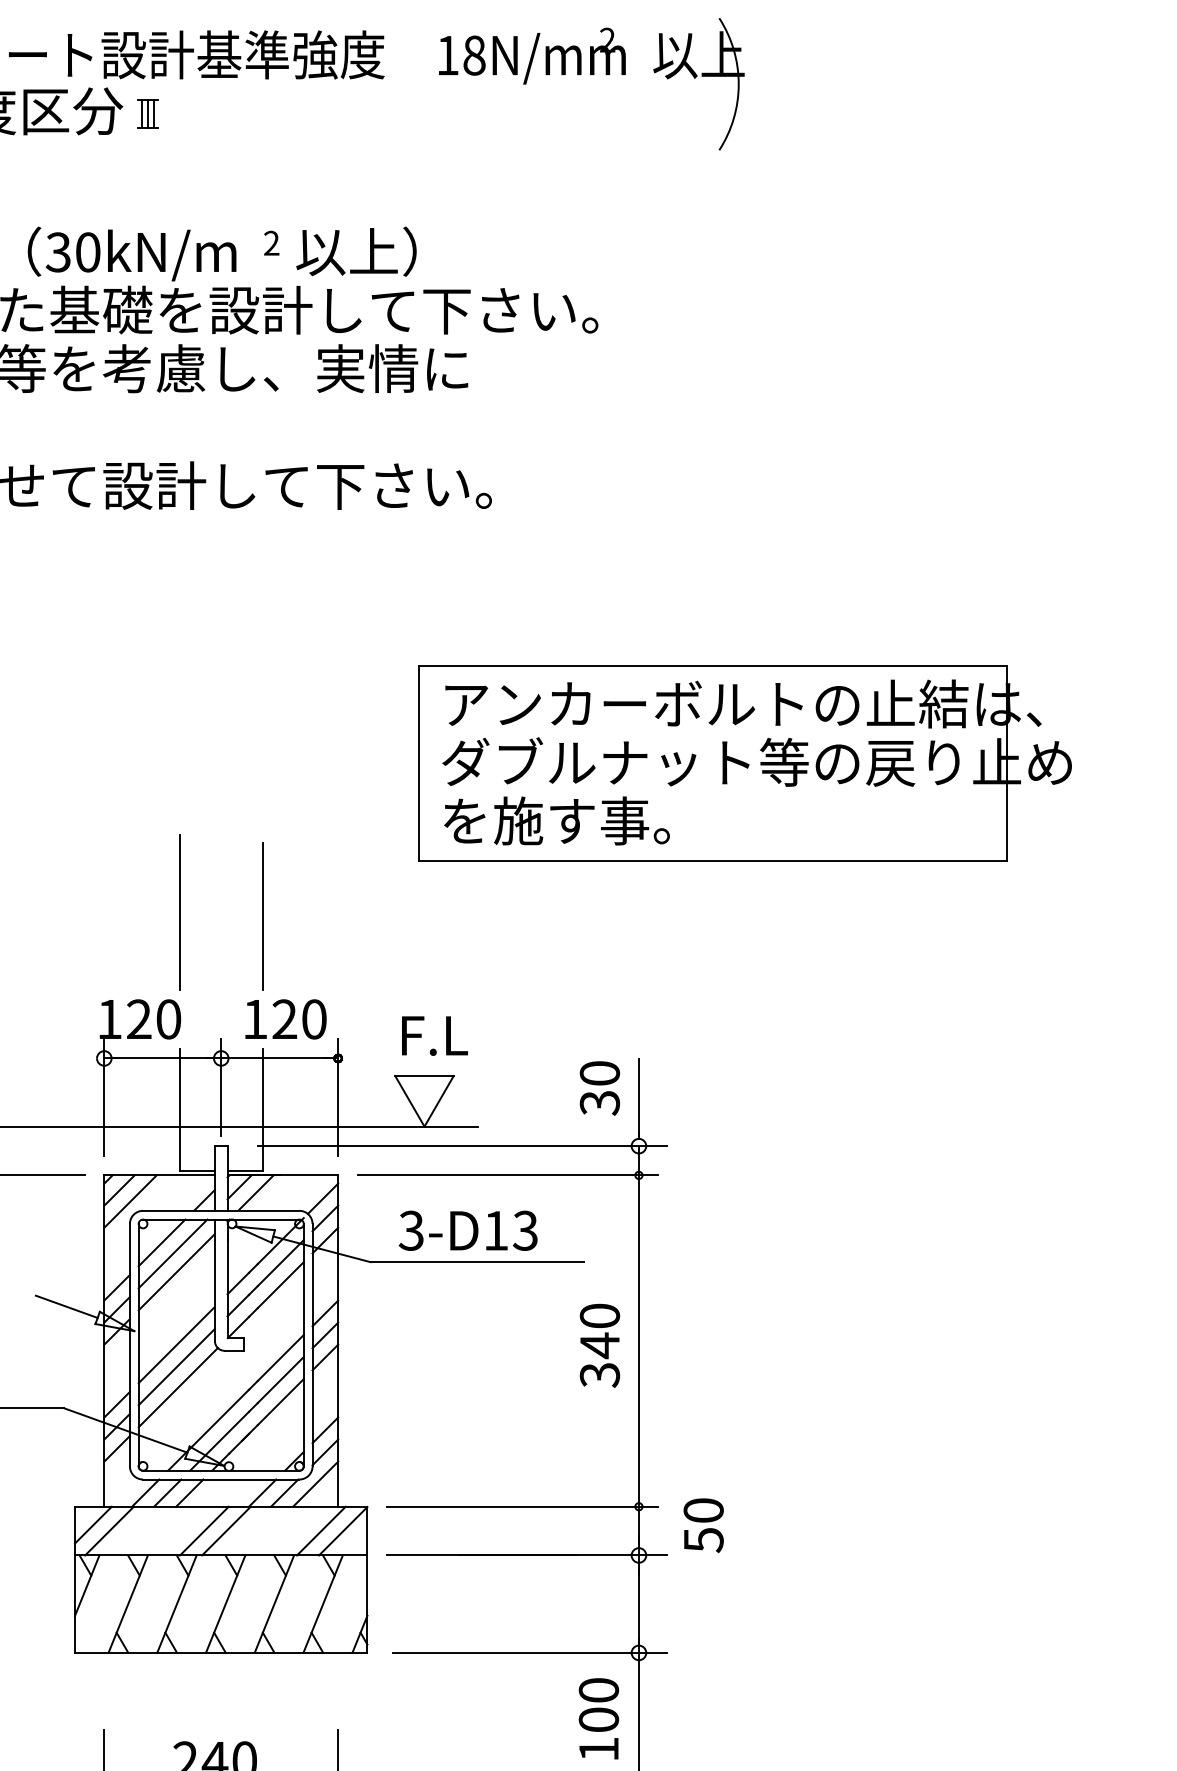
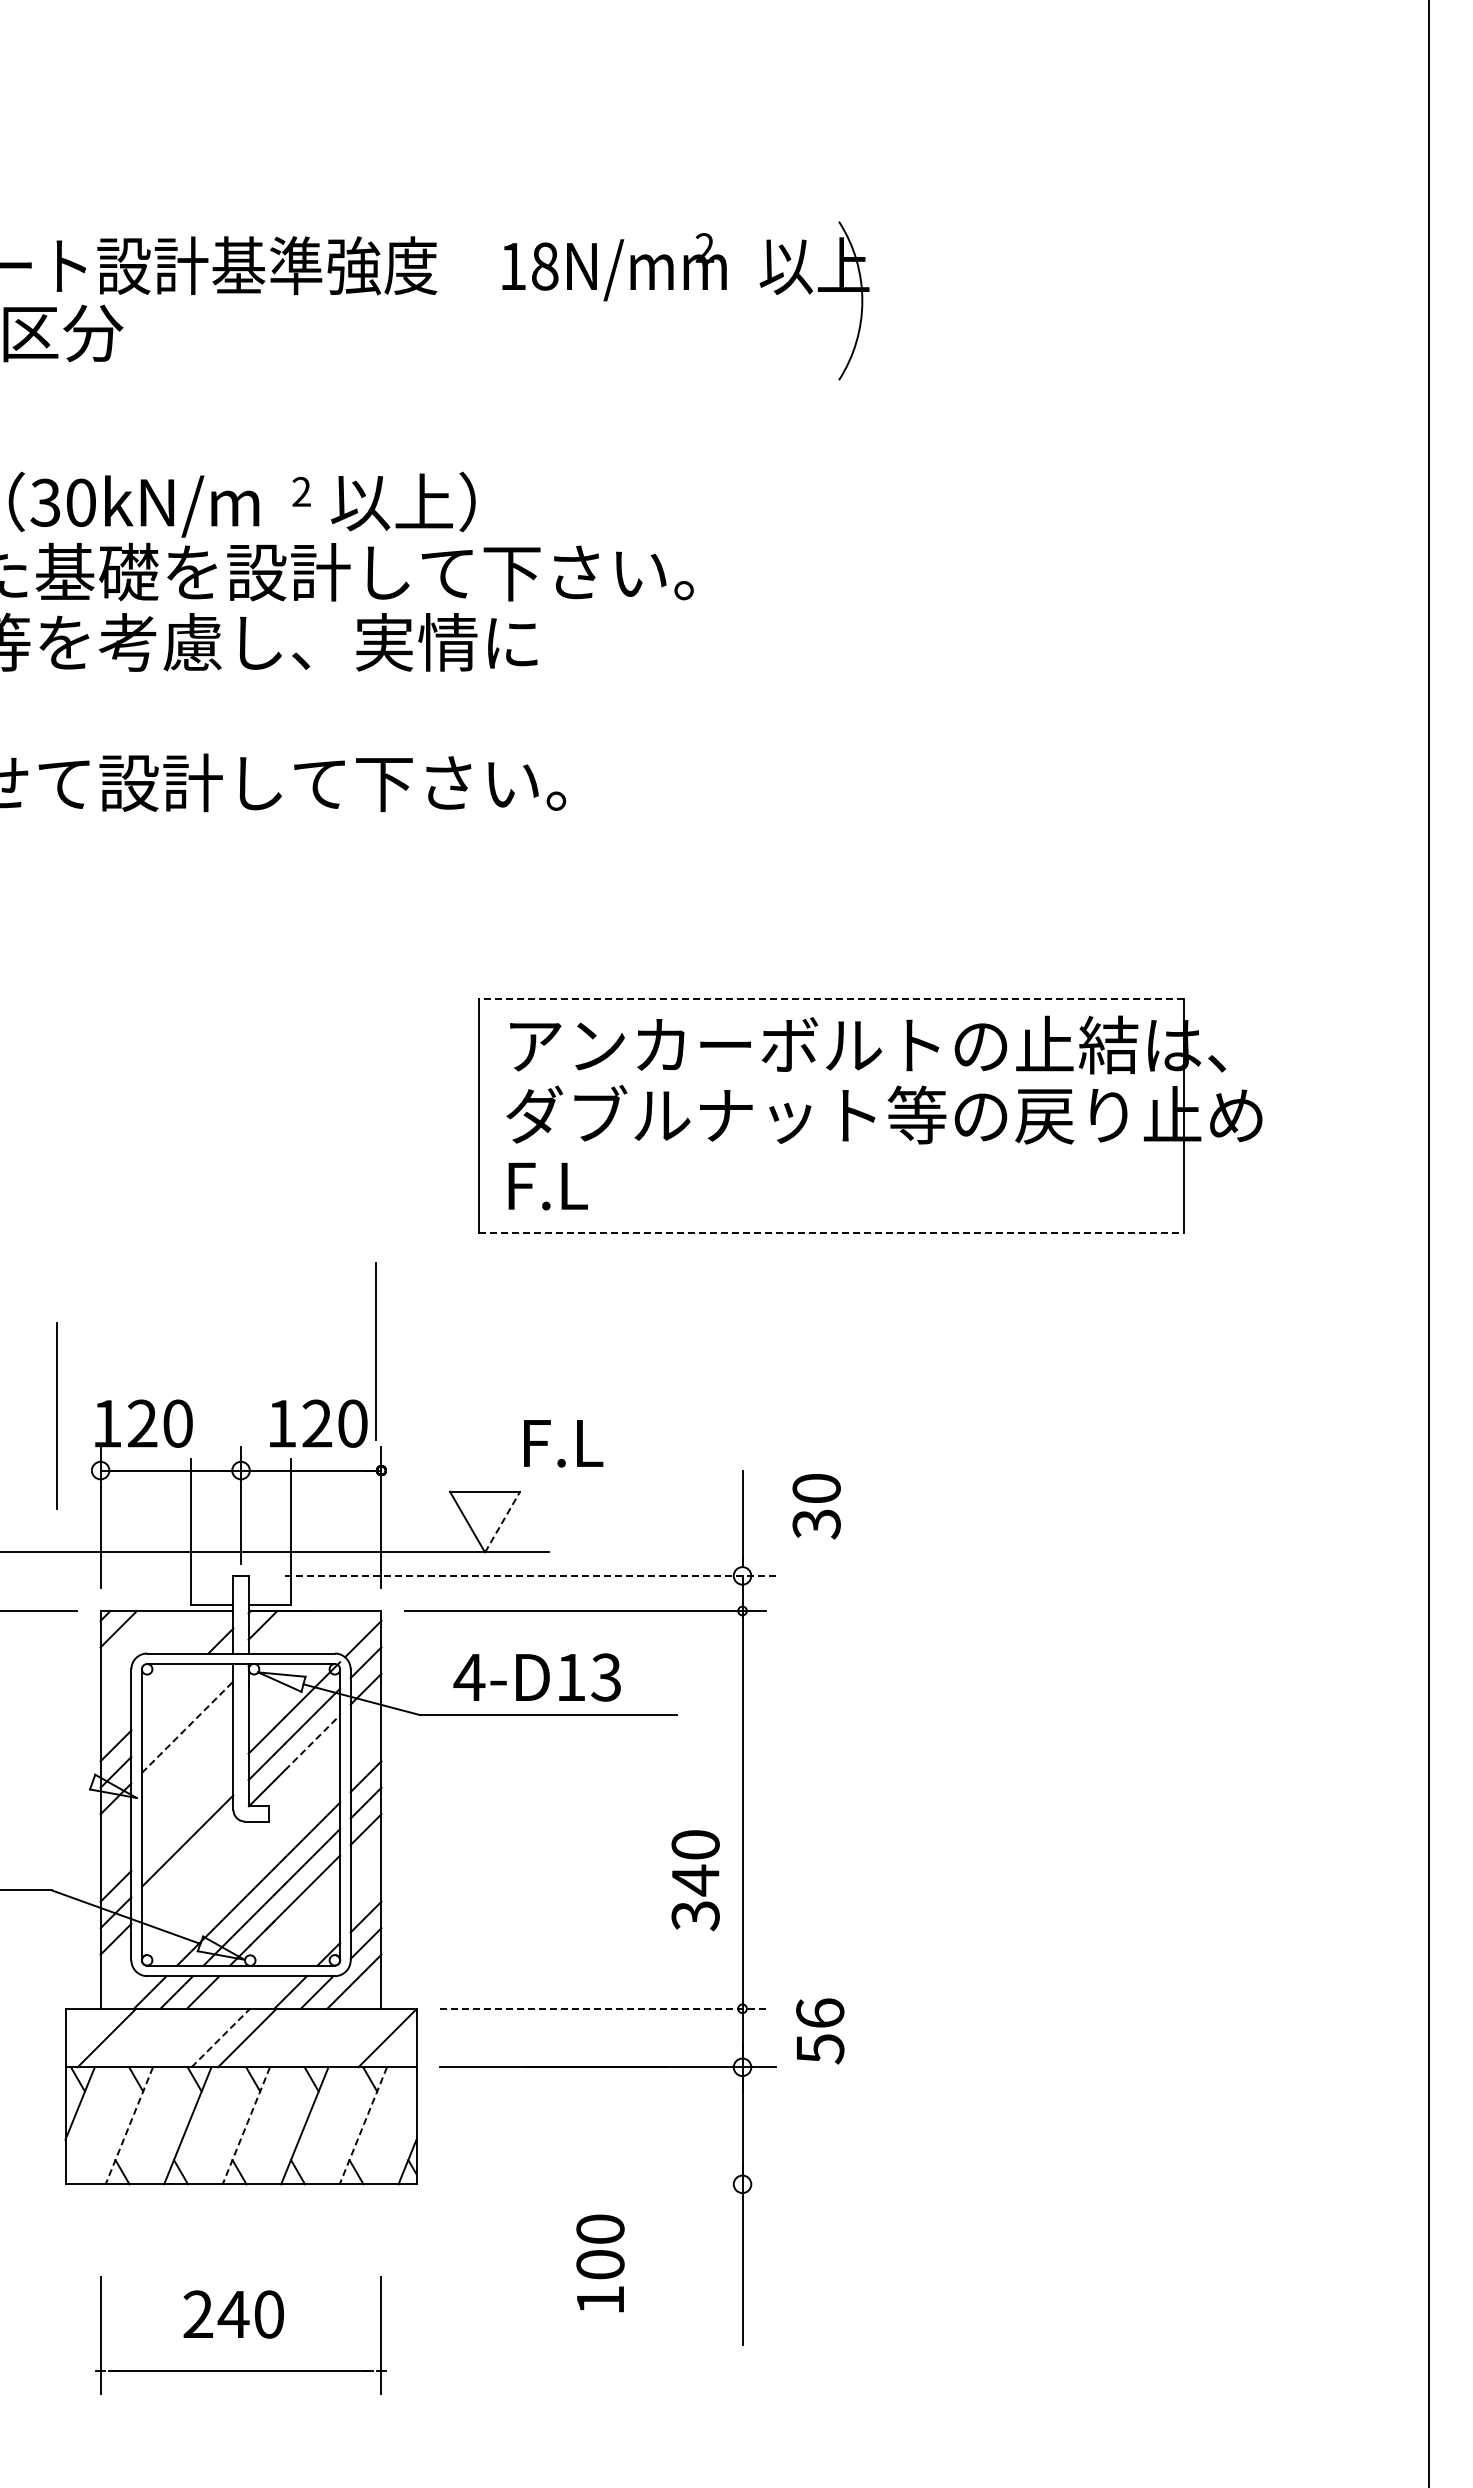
part: (147, 113) -> (152, 336), removed
line: (713, 666) -> (831, 999), solid -> dashed
text: (556, 821) -> (643, 1185), を施す事。 -> F.L
line: (713, 860) -> (831, 1233), solid -> dashed
line: (179, 912) -> (56, 1415), moved
line: (262, 916) -> (375, 1351), moved
text: (434, 1035) -> (563, 1443), moved
text: (599, 1088) -> (816, 1506), moved
line: (439, 1100) -> (502, 1521), solid -> dashed
line: (462, 1145) -> (530, 1575), solid -> dashed
line: (255, 1192) -> (282, 1631), removed
line: (130, 1200) -> (131, 1641), removed
text: (411, 1230) -> (469, 1677), 3-D13 -> 4-D13
line: (161, 1243) -> (169, 1692), removed
line: (172, 1254) -> (182, 1705), removed
line: (176, 1272) -> (187, 1727), solid -> dashed
line: (280, 1284) -> (312, 1742), solid -> dashed
line: (66, 1306) -> (55, 1768), removed
line: (176, 1344) -> (187, 1814), removed
text: (599, 1345) -> (695, 1880), moved
line: (178, 1387) -> (189, 1865), removed
line: (523, 1506) -> (603, 2008), solid -> dashed
text: (703, 1509) -> (820, 2012), 50 -> 56
line: (93, 1524) -> (87, 2030), removed
line: (204, 1530) -> (221, 2037), solid -> dashed
line: (320, 1530) -> (360, 2037), removed
line: (128, 1604) -> (129, 2126), solid -> dashed
line: (225, 1604) -> (246, 2126), solid -> dashed
line: (323, 1604) -> (363, 2126), solid -> dashed
line: (529, 1653) -> (611, 2184), removed
text: (598, 1718) -> (600, 2263), moved

